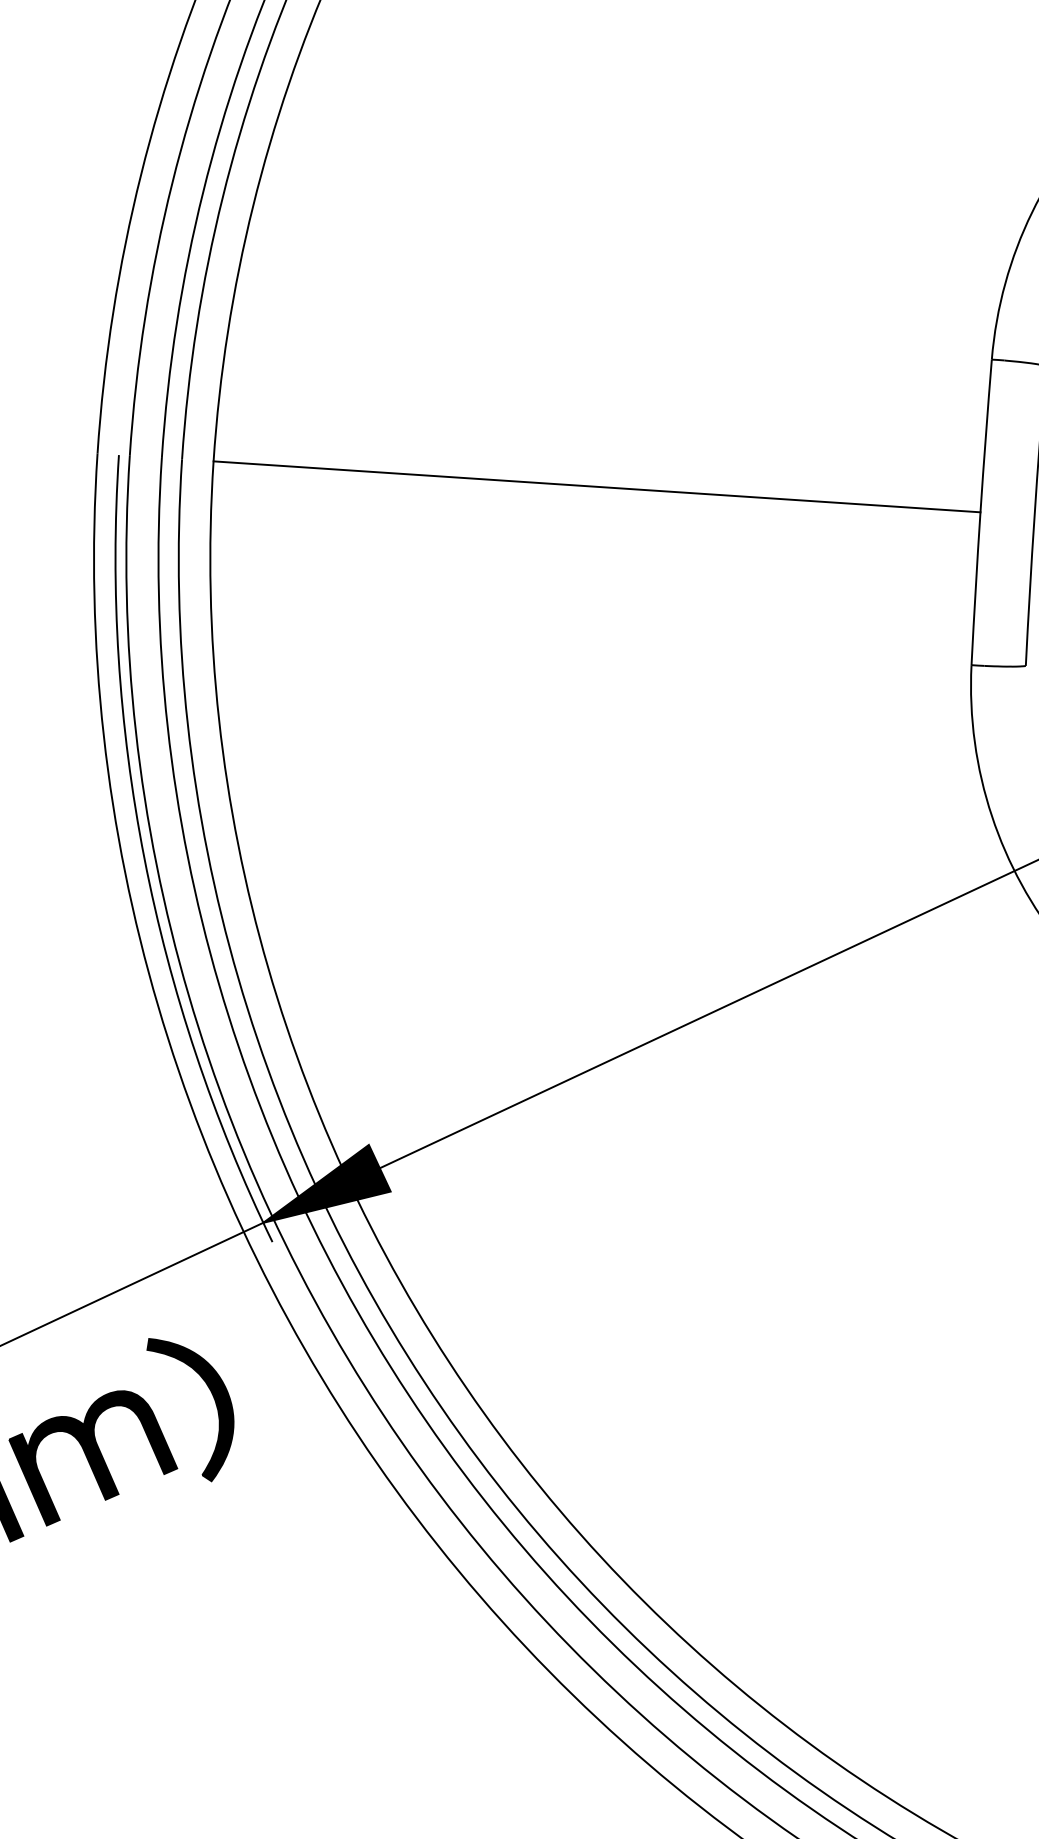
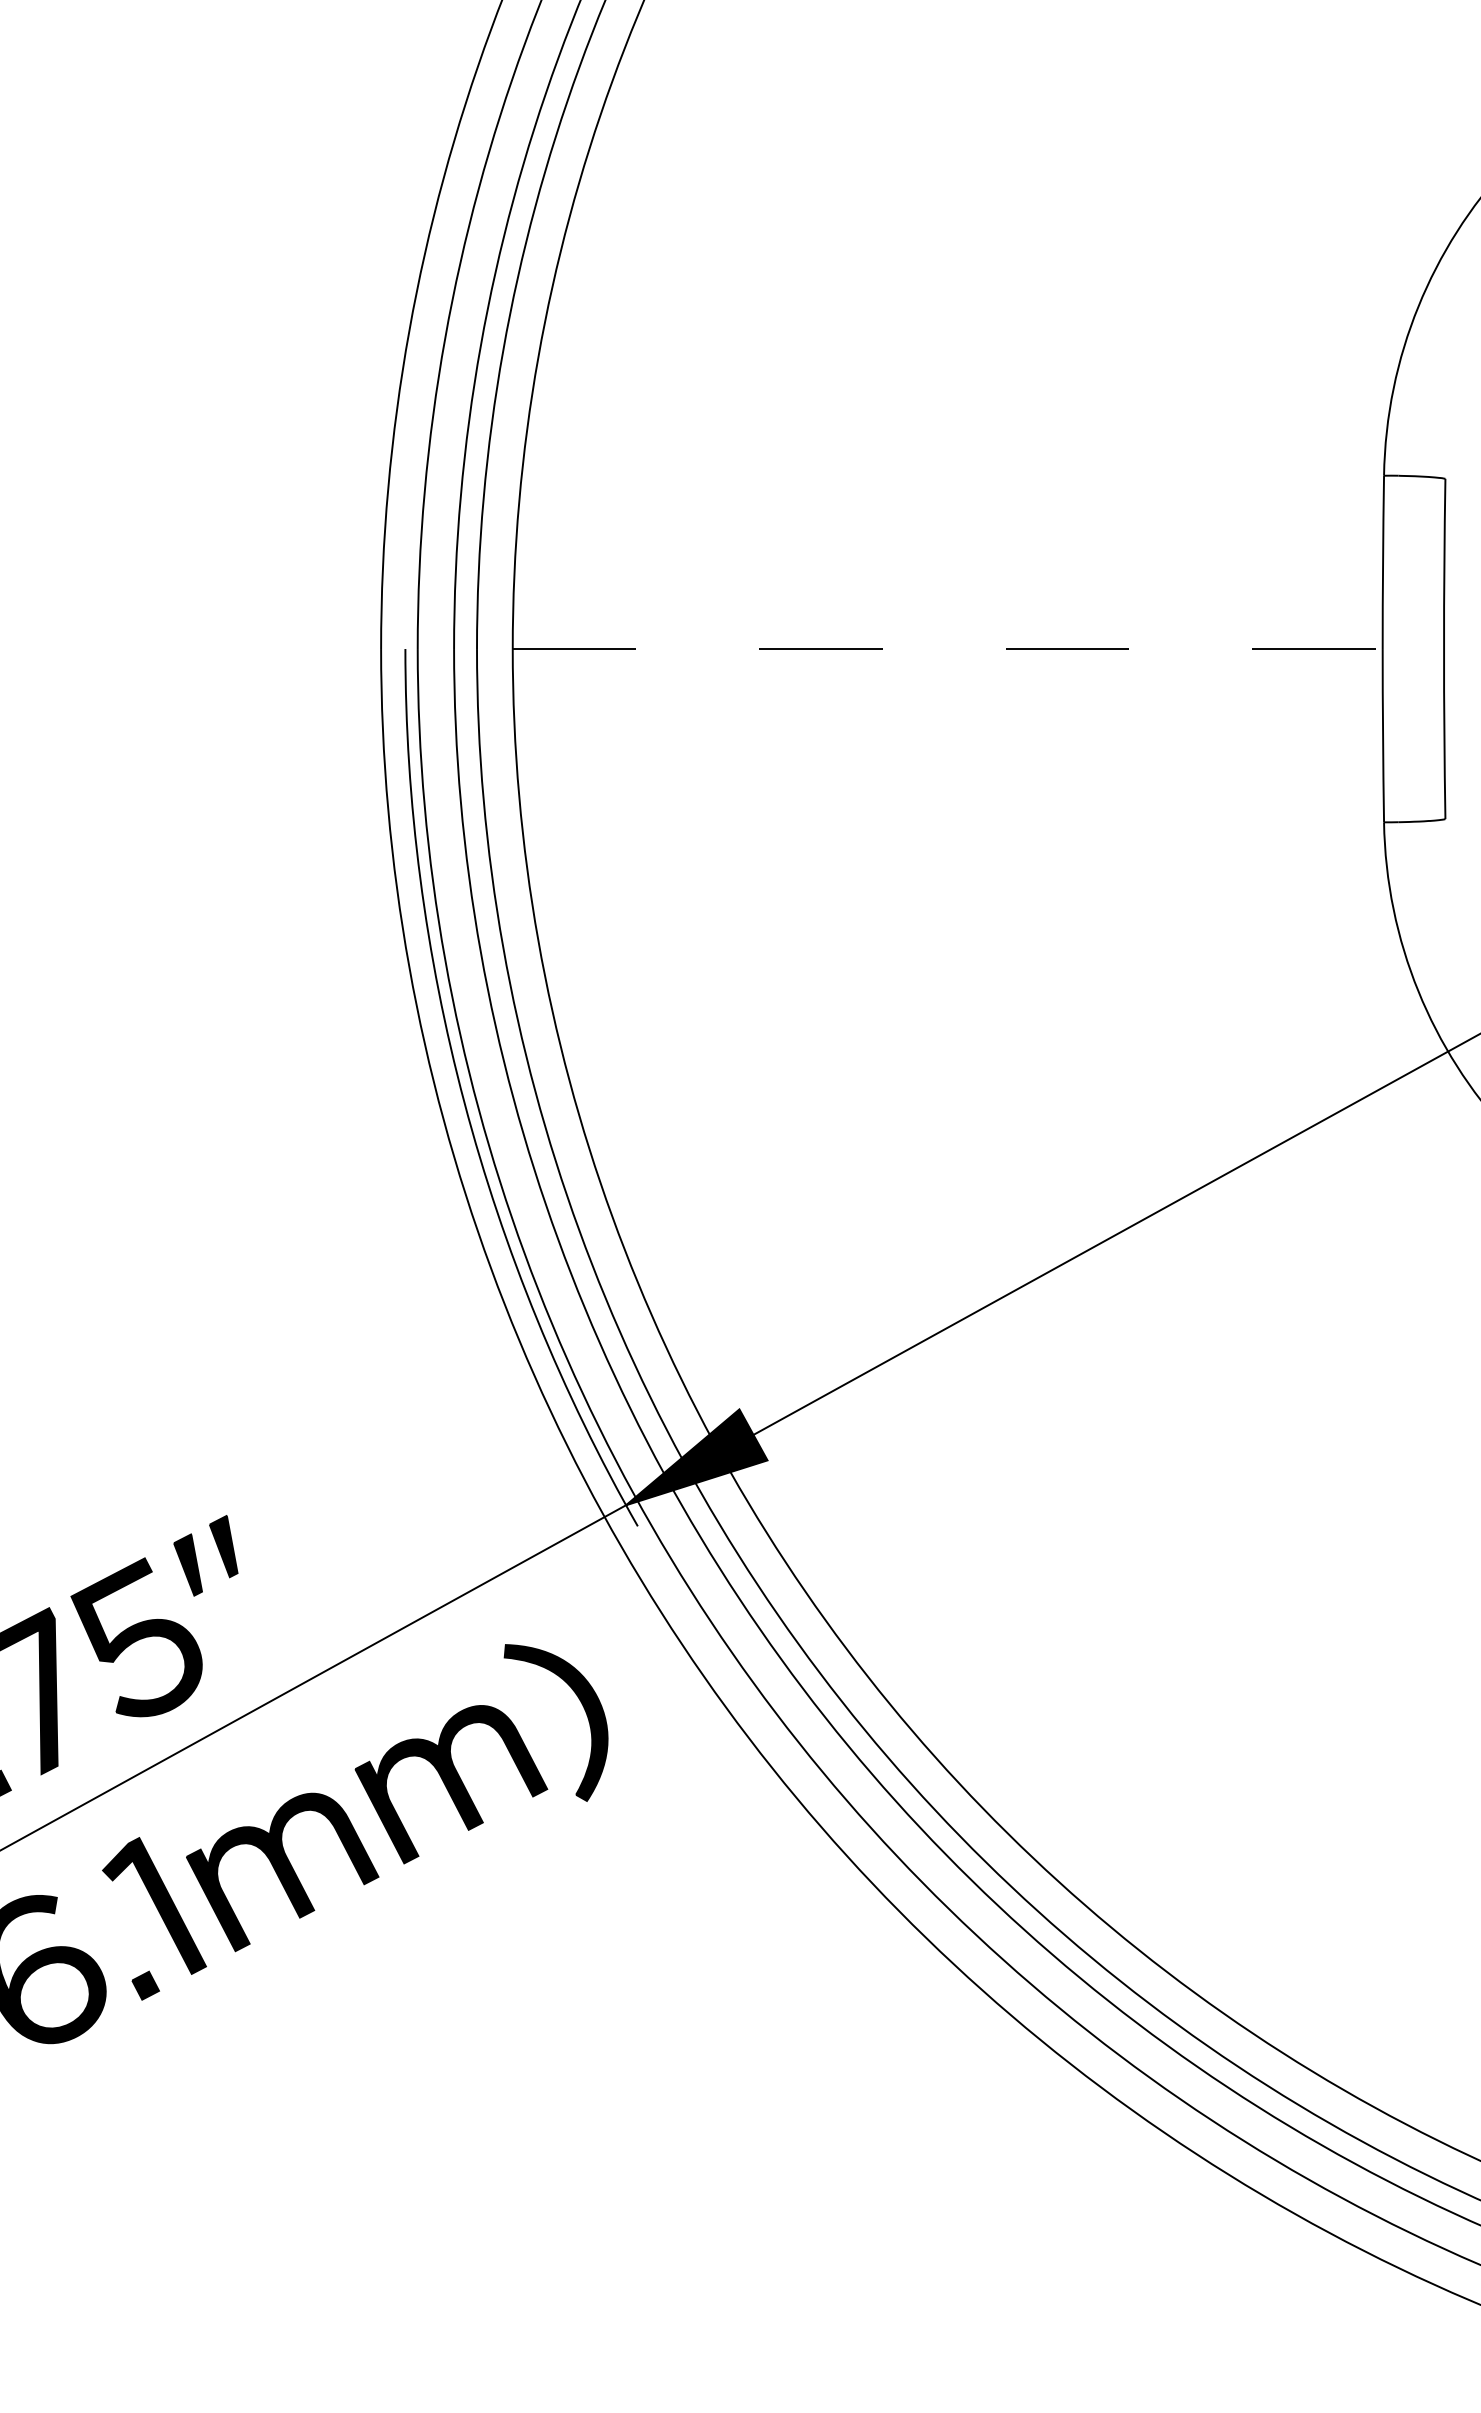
line: (596, 487) -> (947, 649), solid -> dashed

